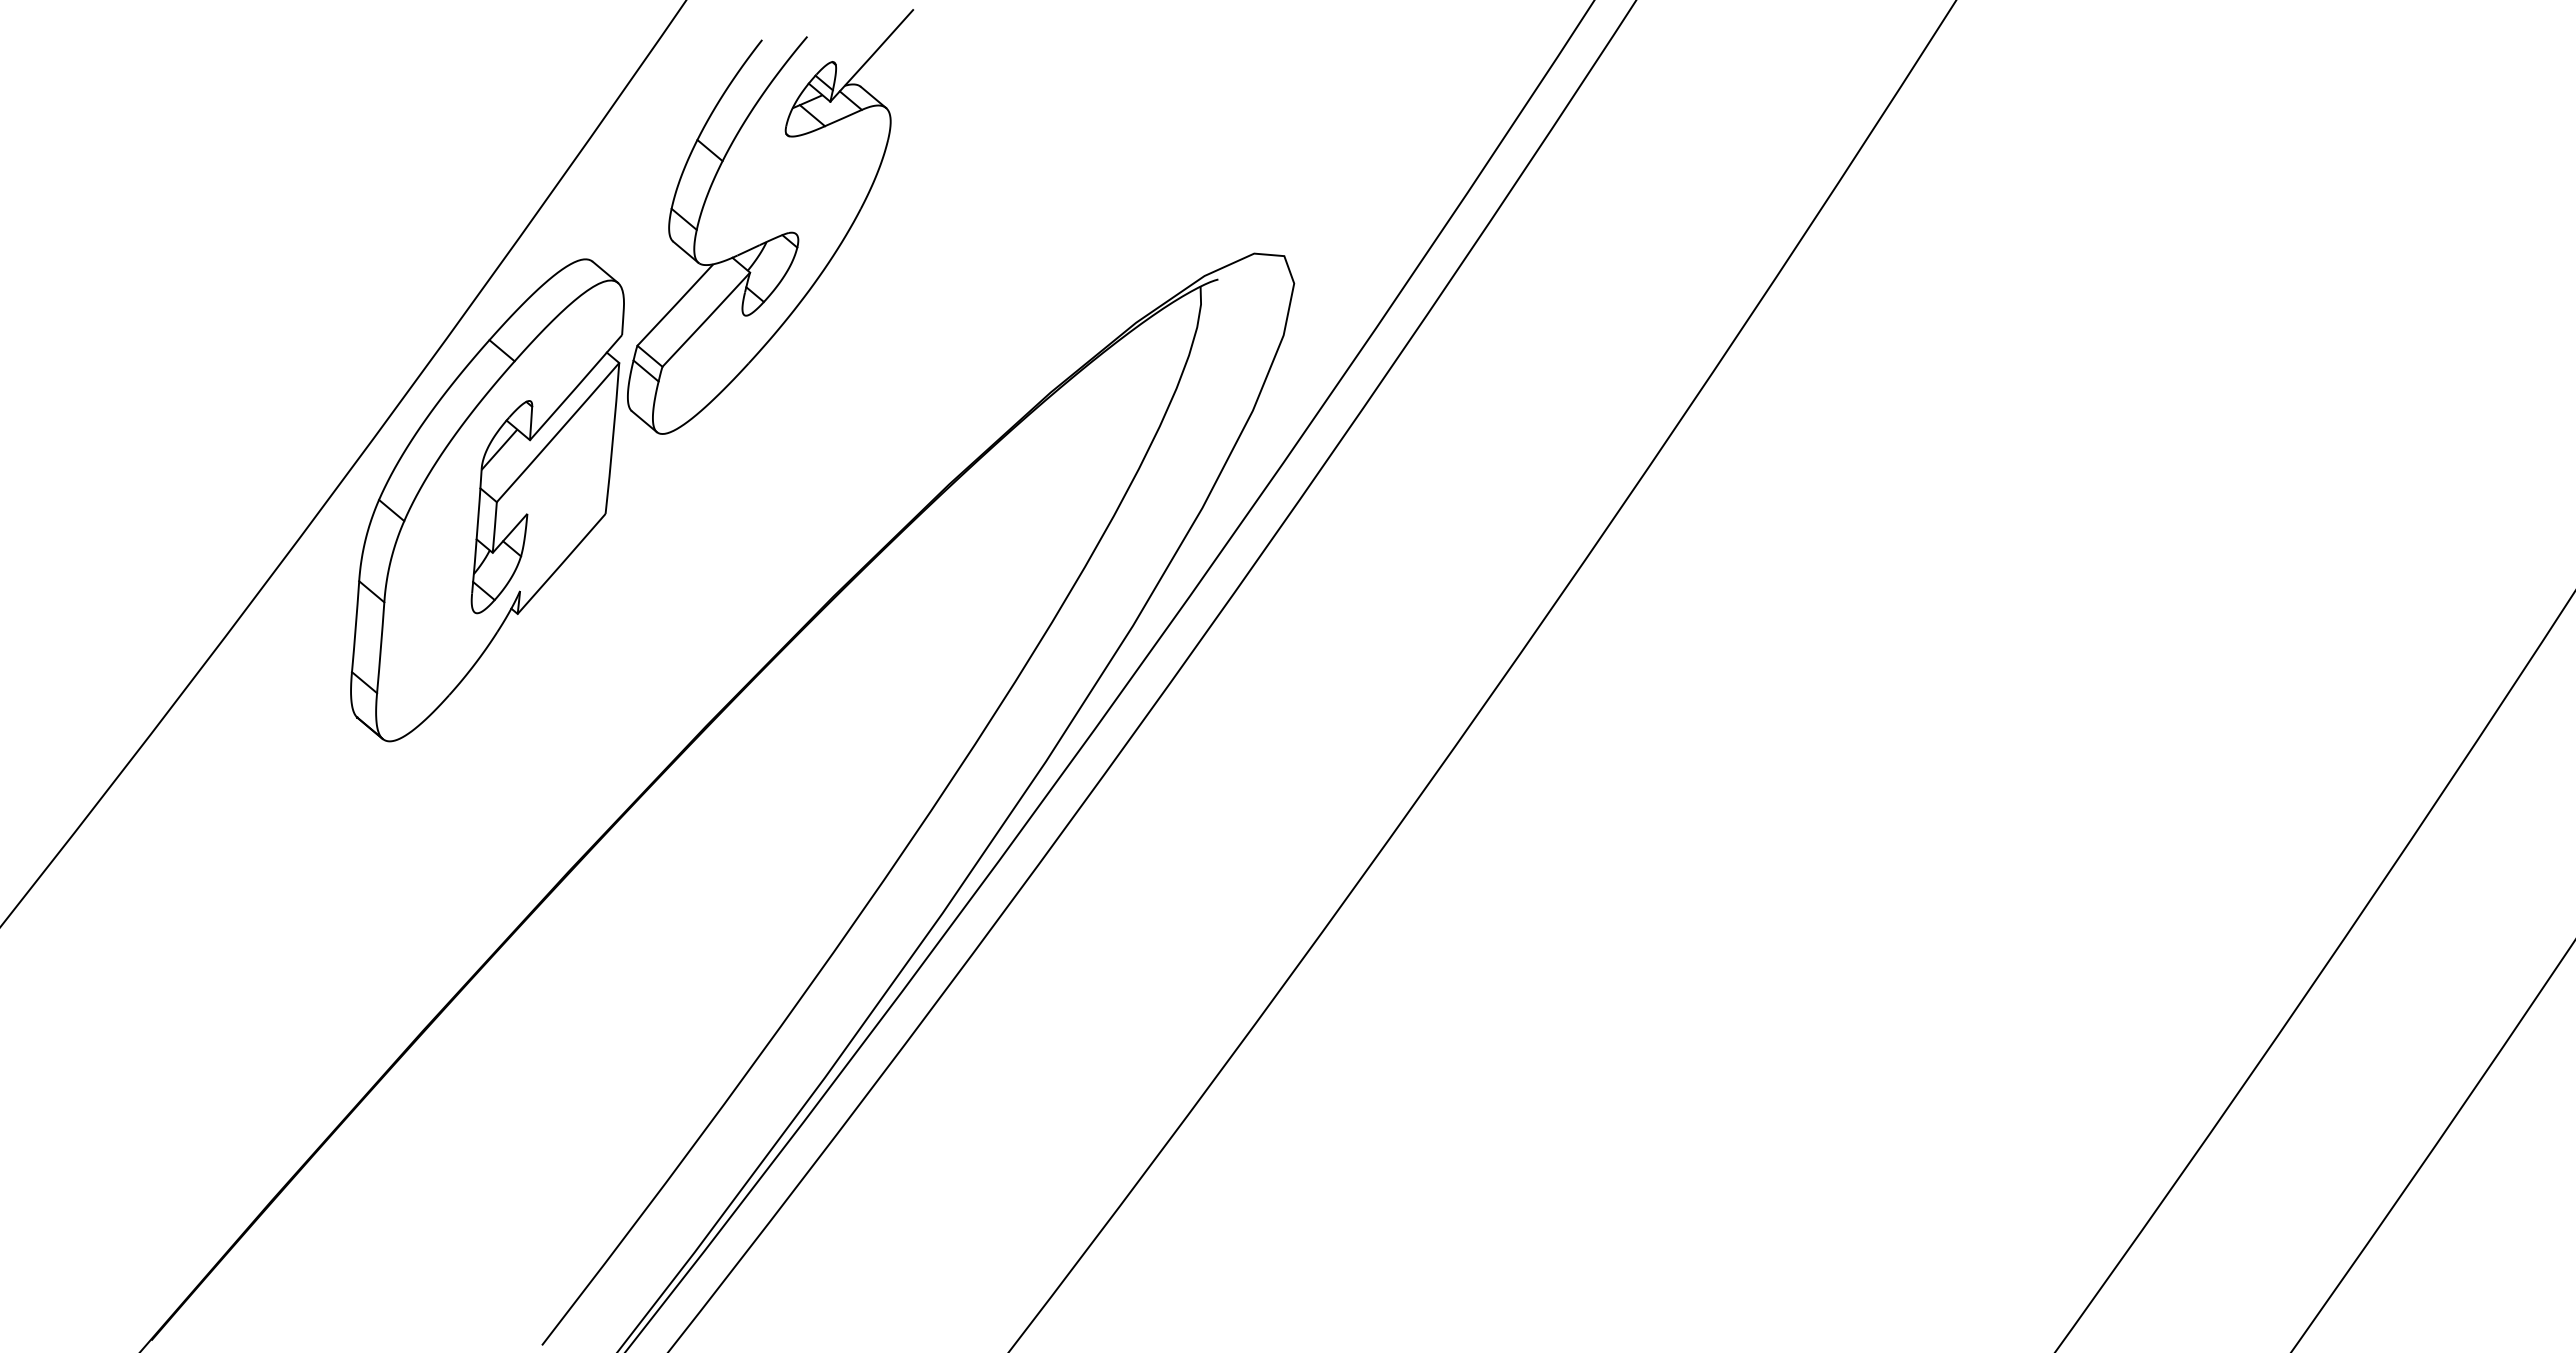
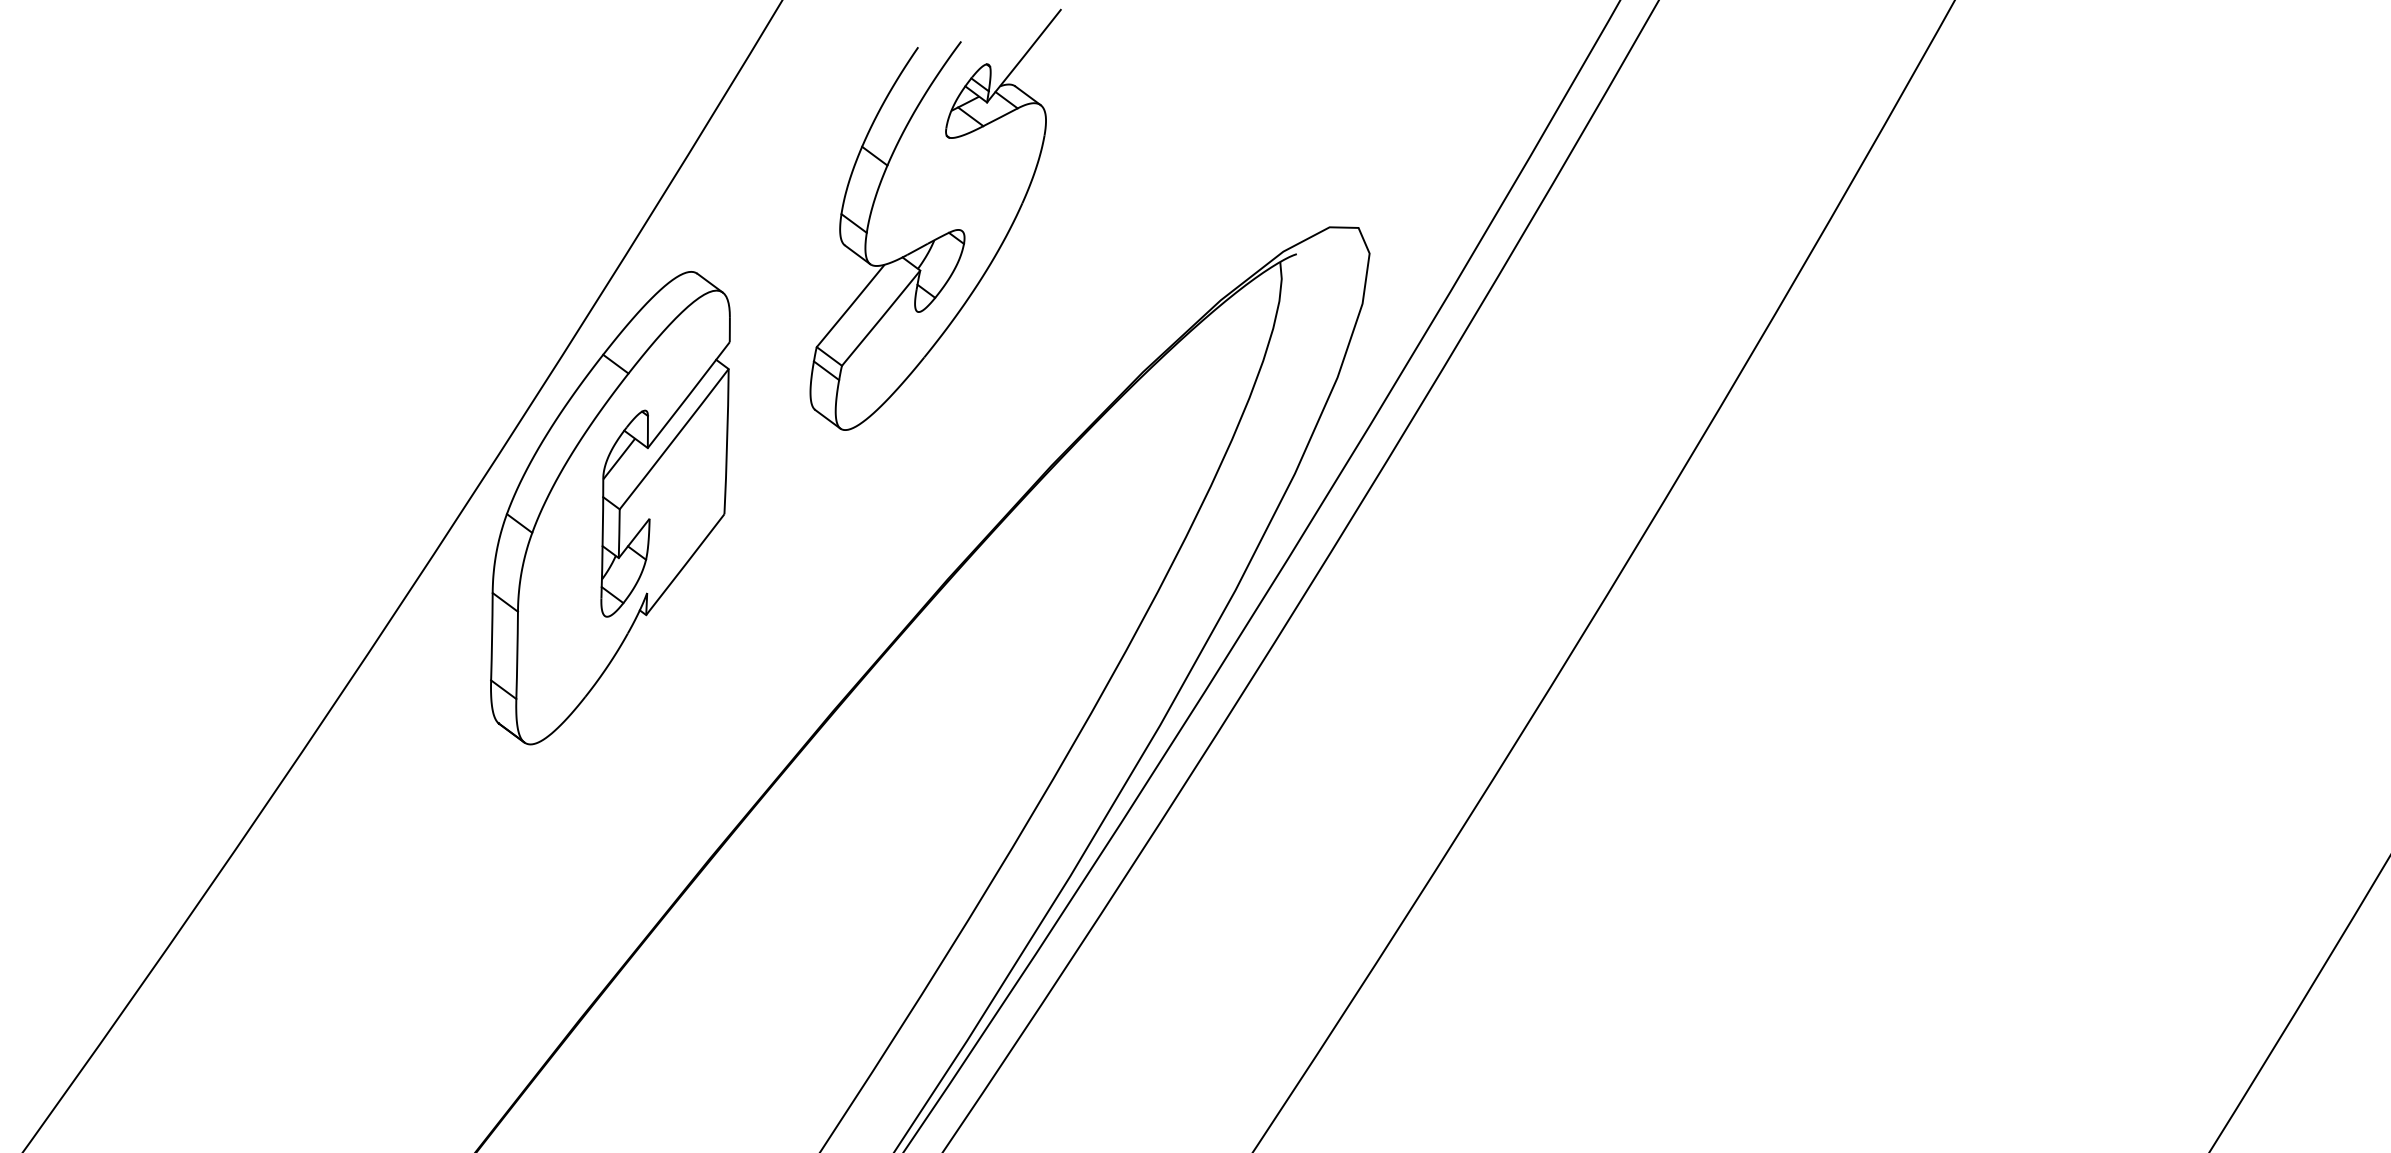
part: (778, 235) -> (945, 233), moved

